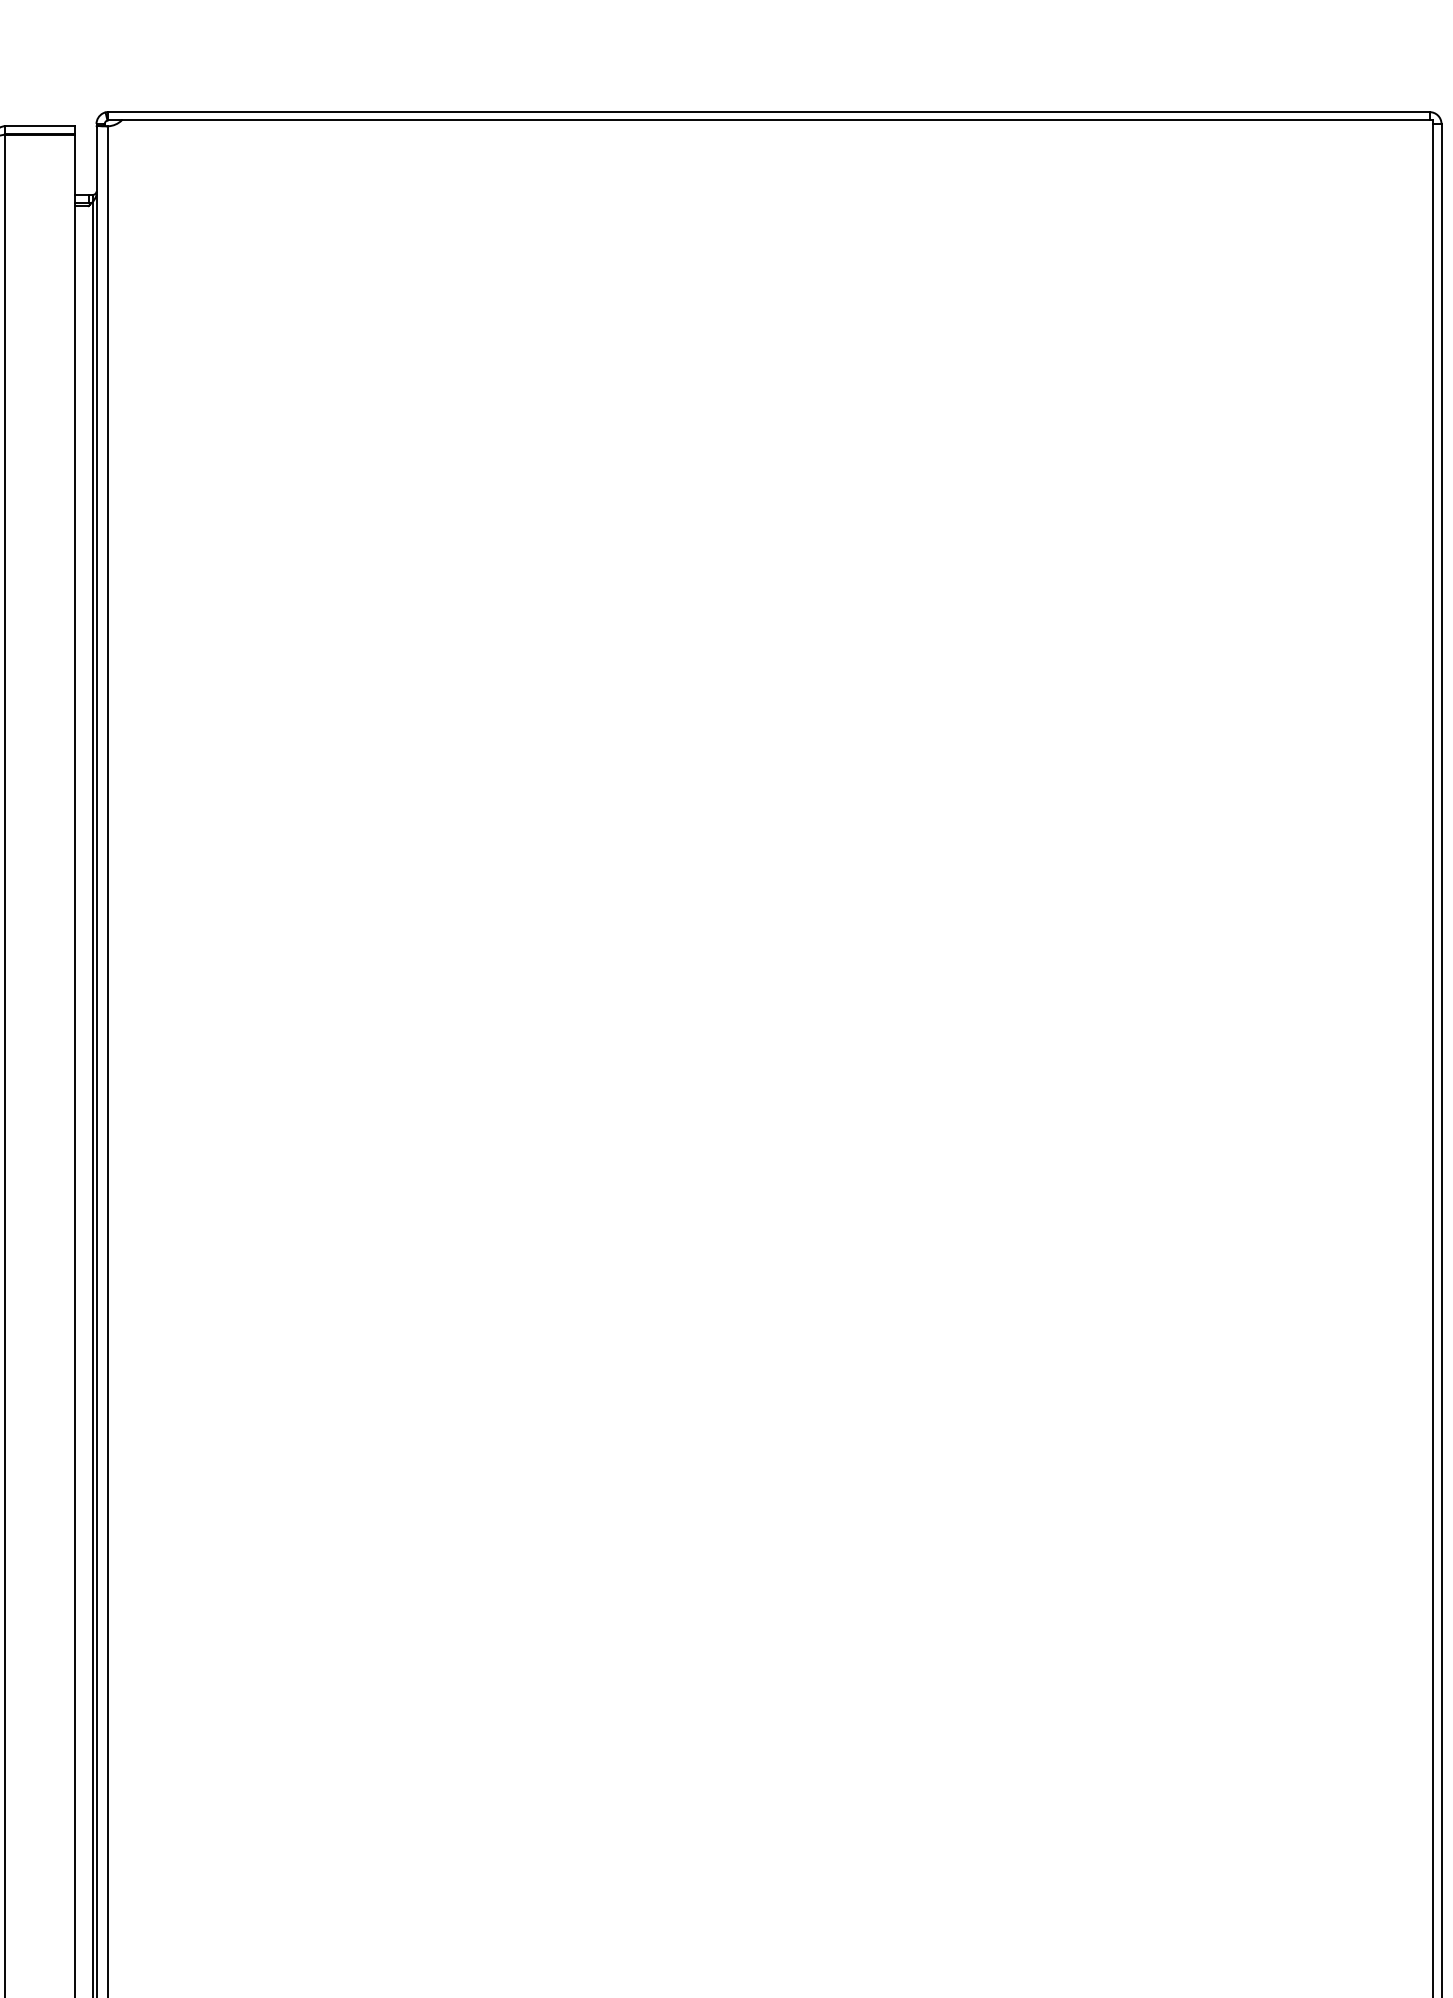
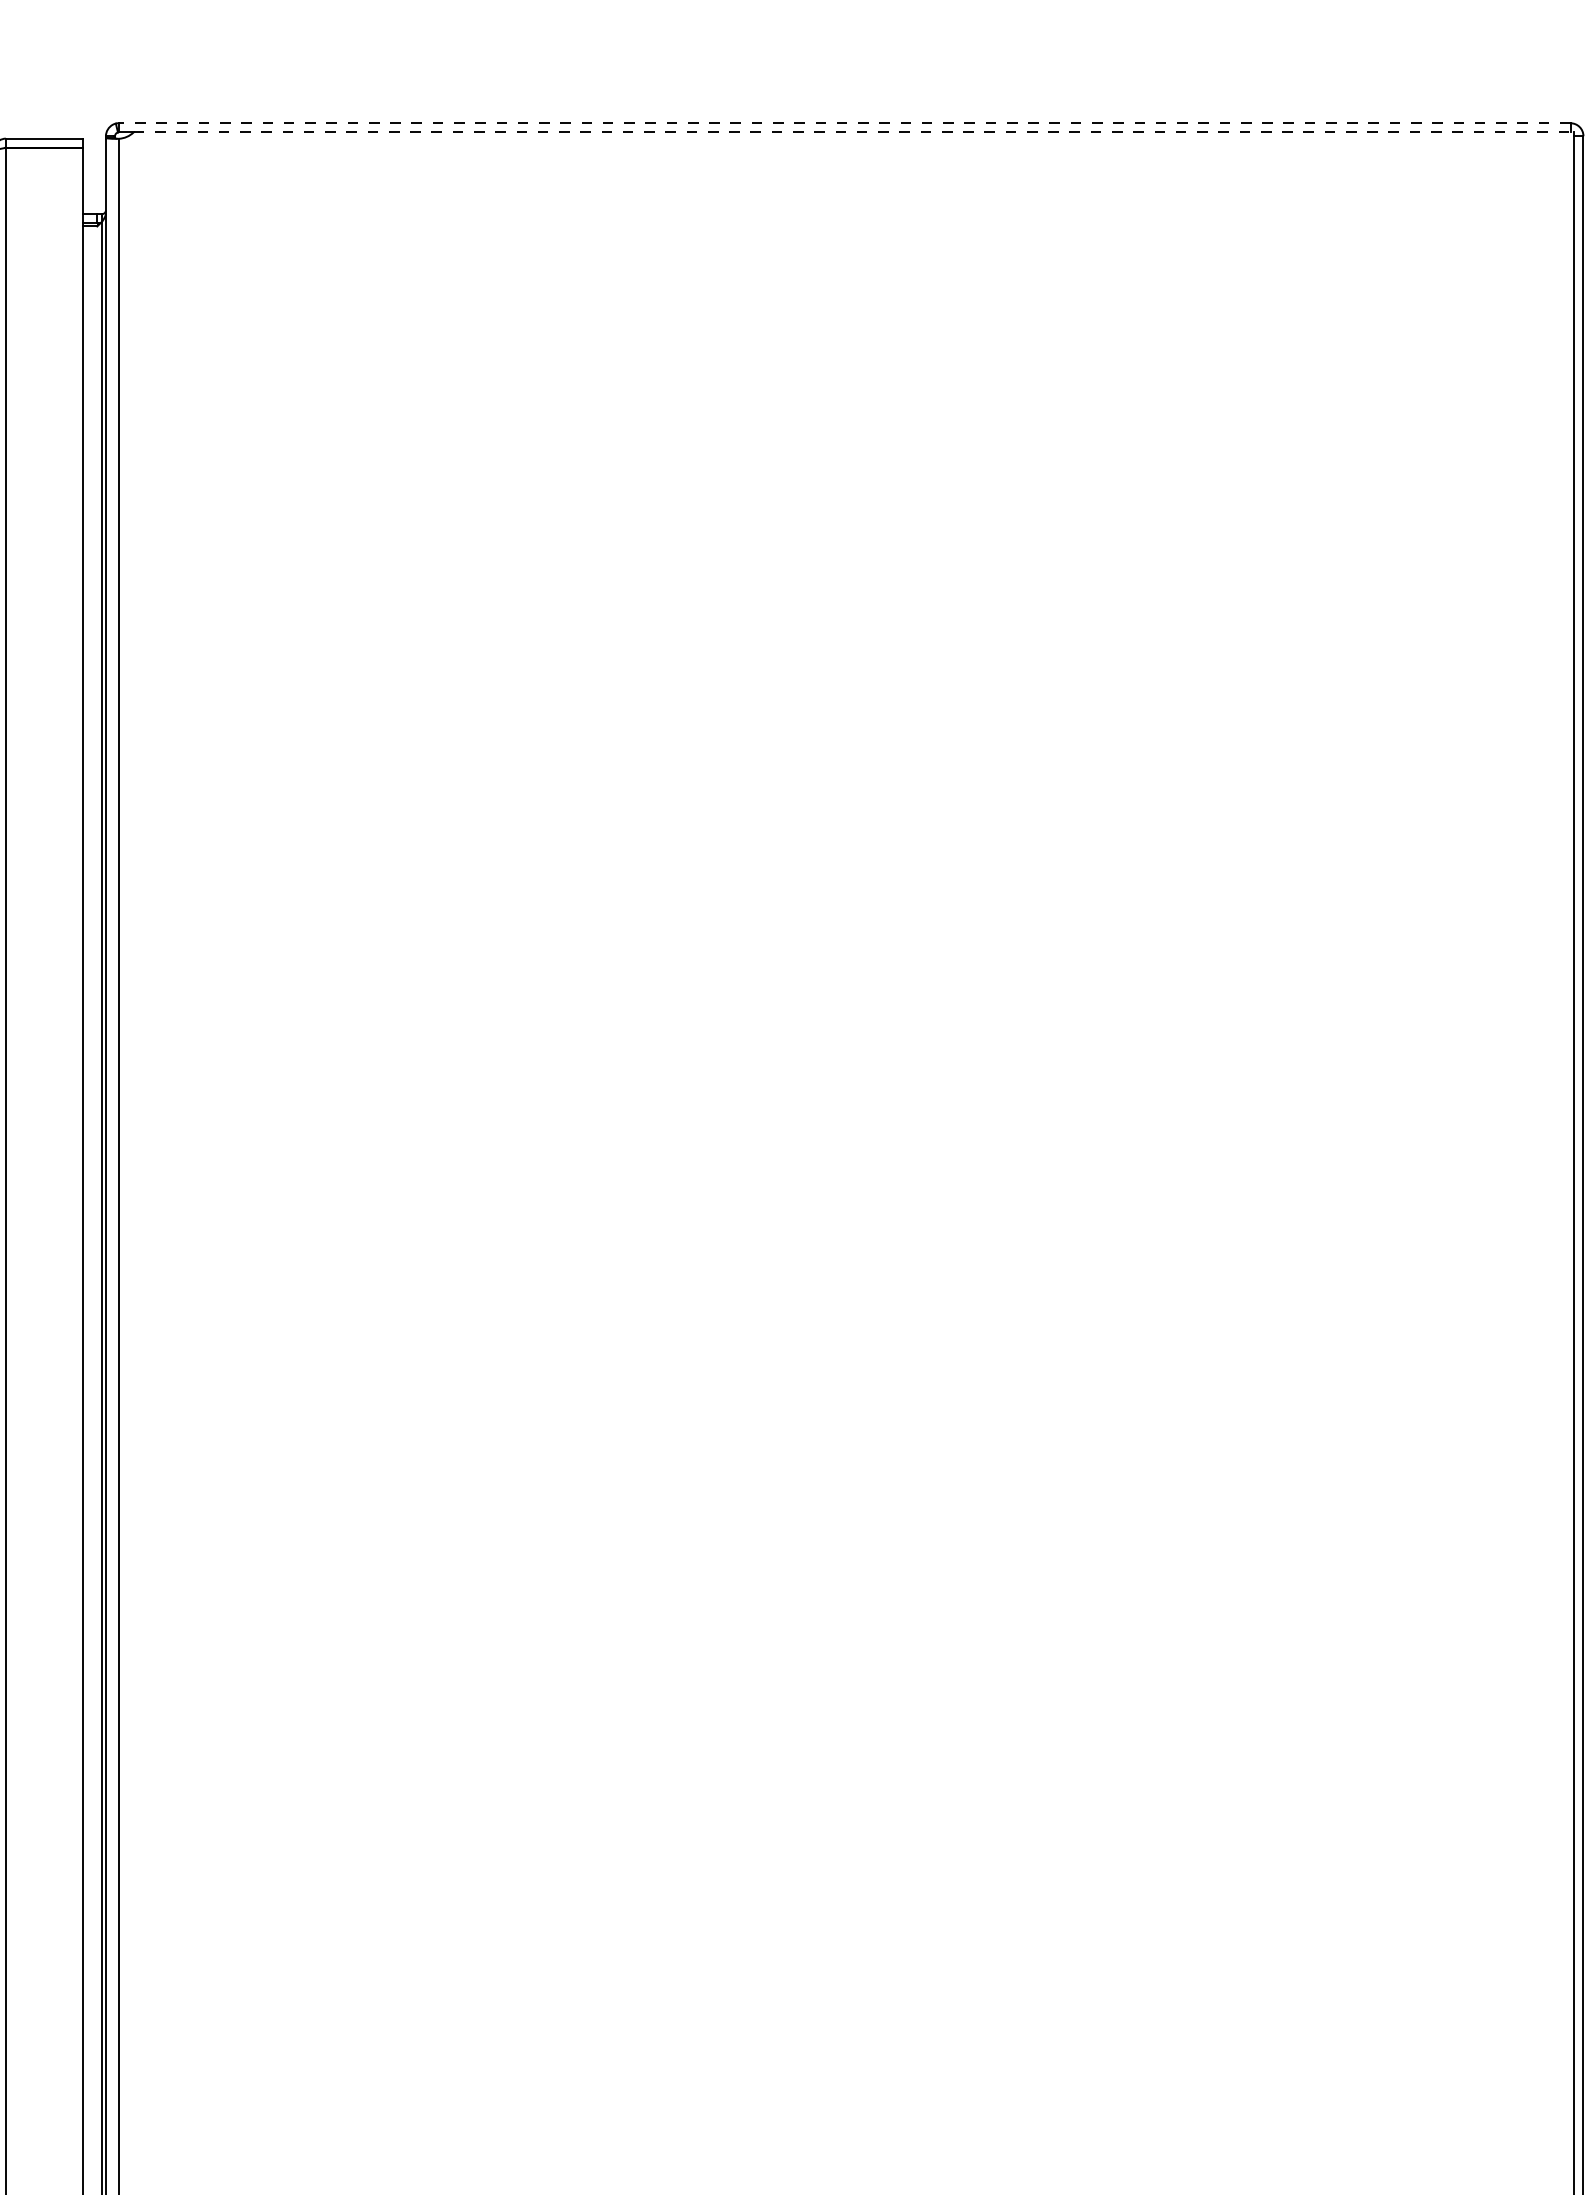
line: (768, 112) -> (844, 123), solid -> dashed
line: (777, 120) -> (854, 132), solid -> dashed

